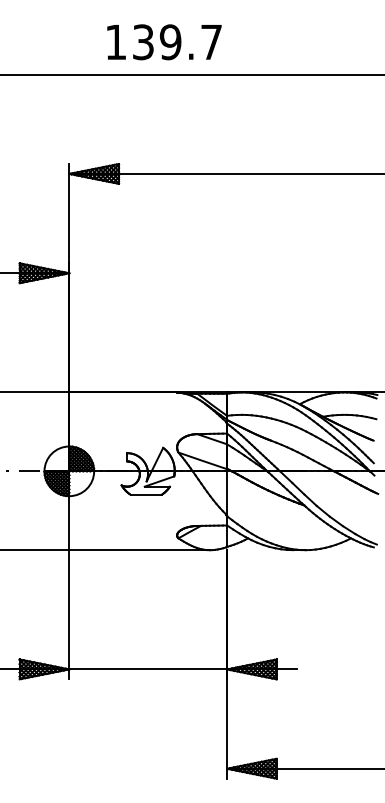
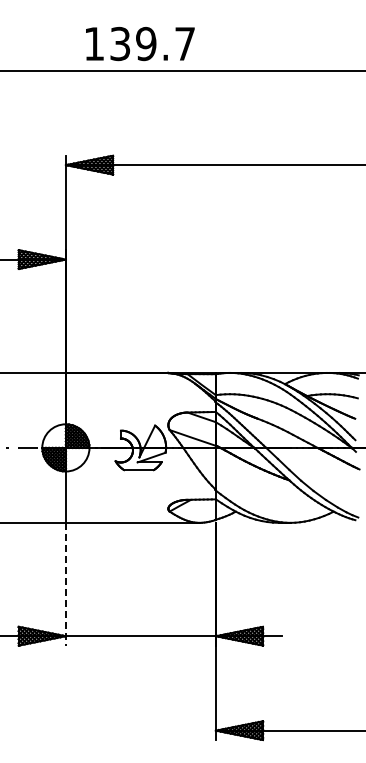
text: (164, 41) -> (140, 43), moved
line: (68, 615) -> (65, 584), solid -> dashed

